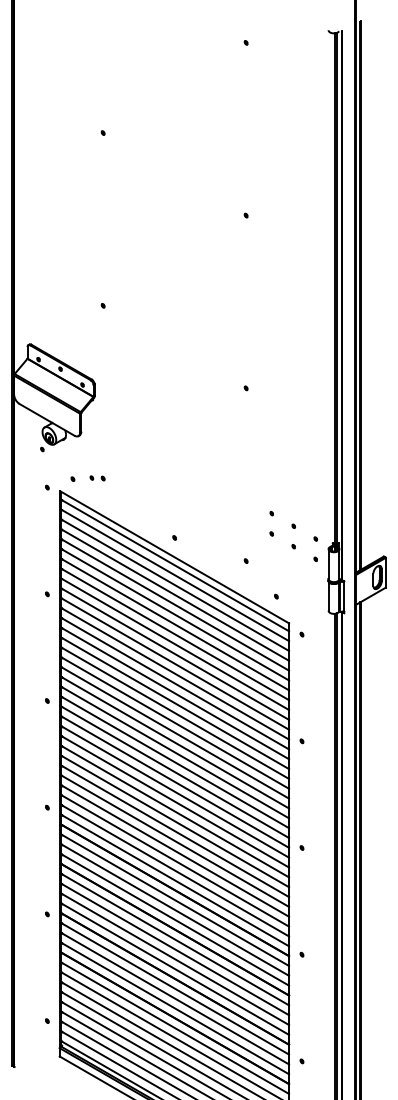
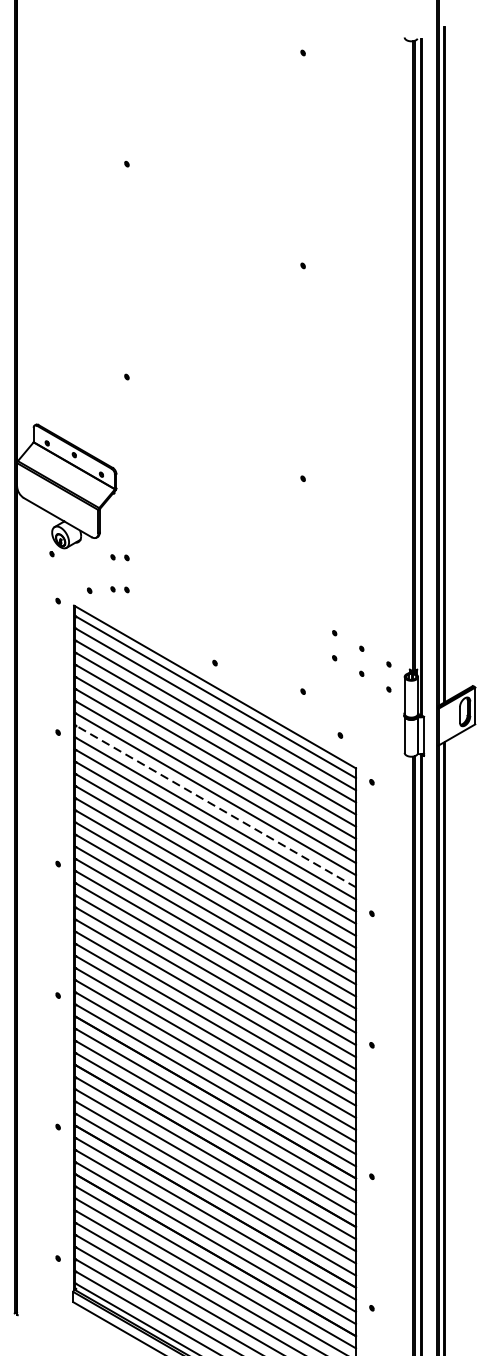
part: (97, 452) -> (119, 557), added
line: (175, 654) -> (216, 806), solid -> dashed

